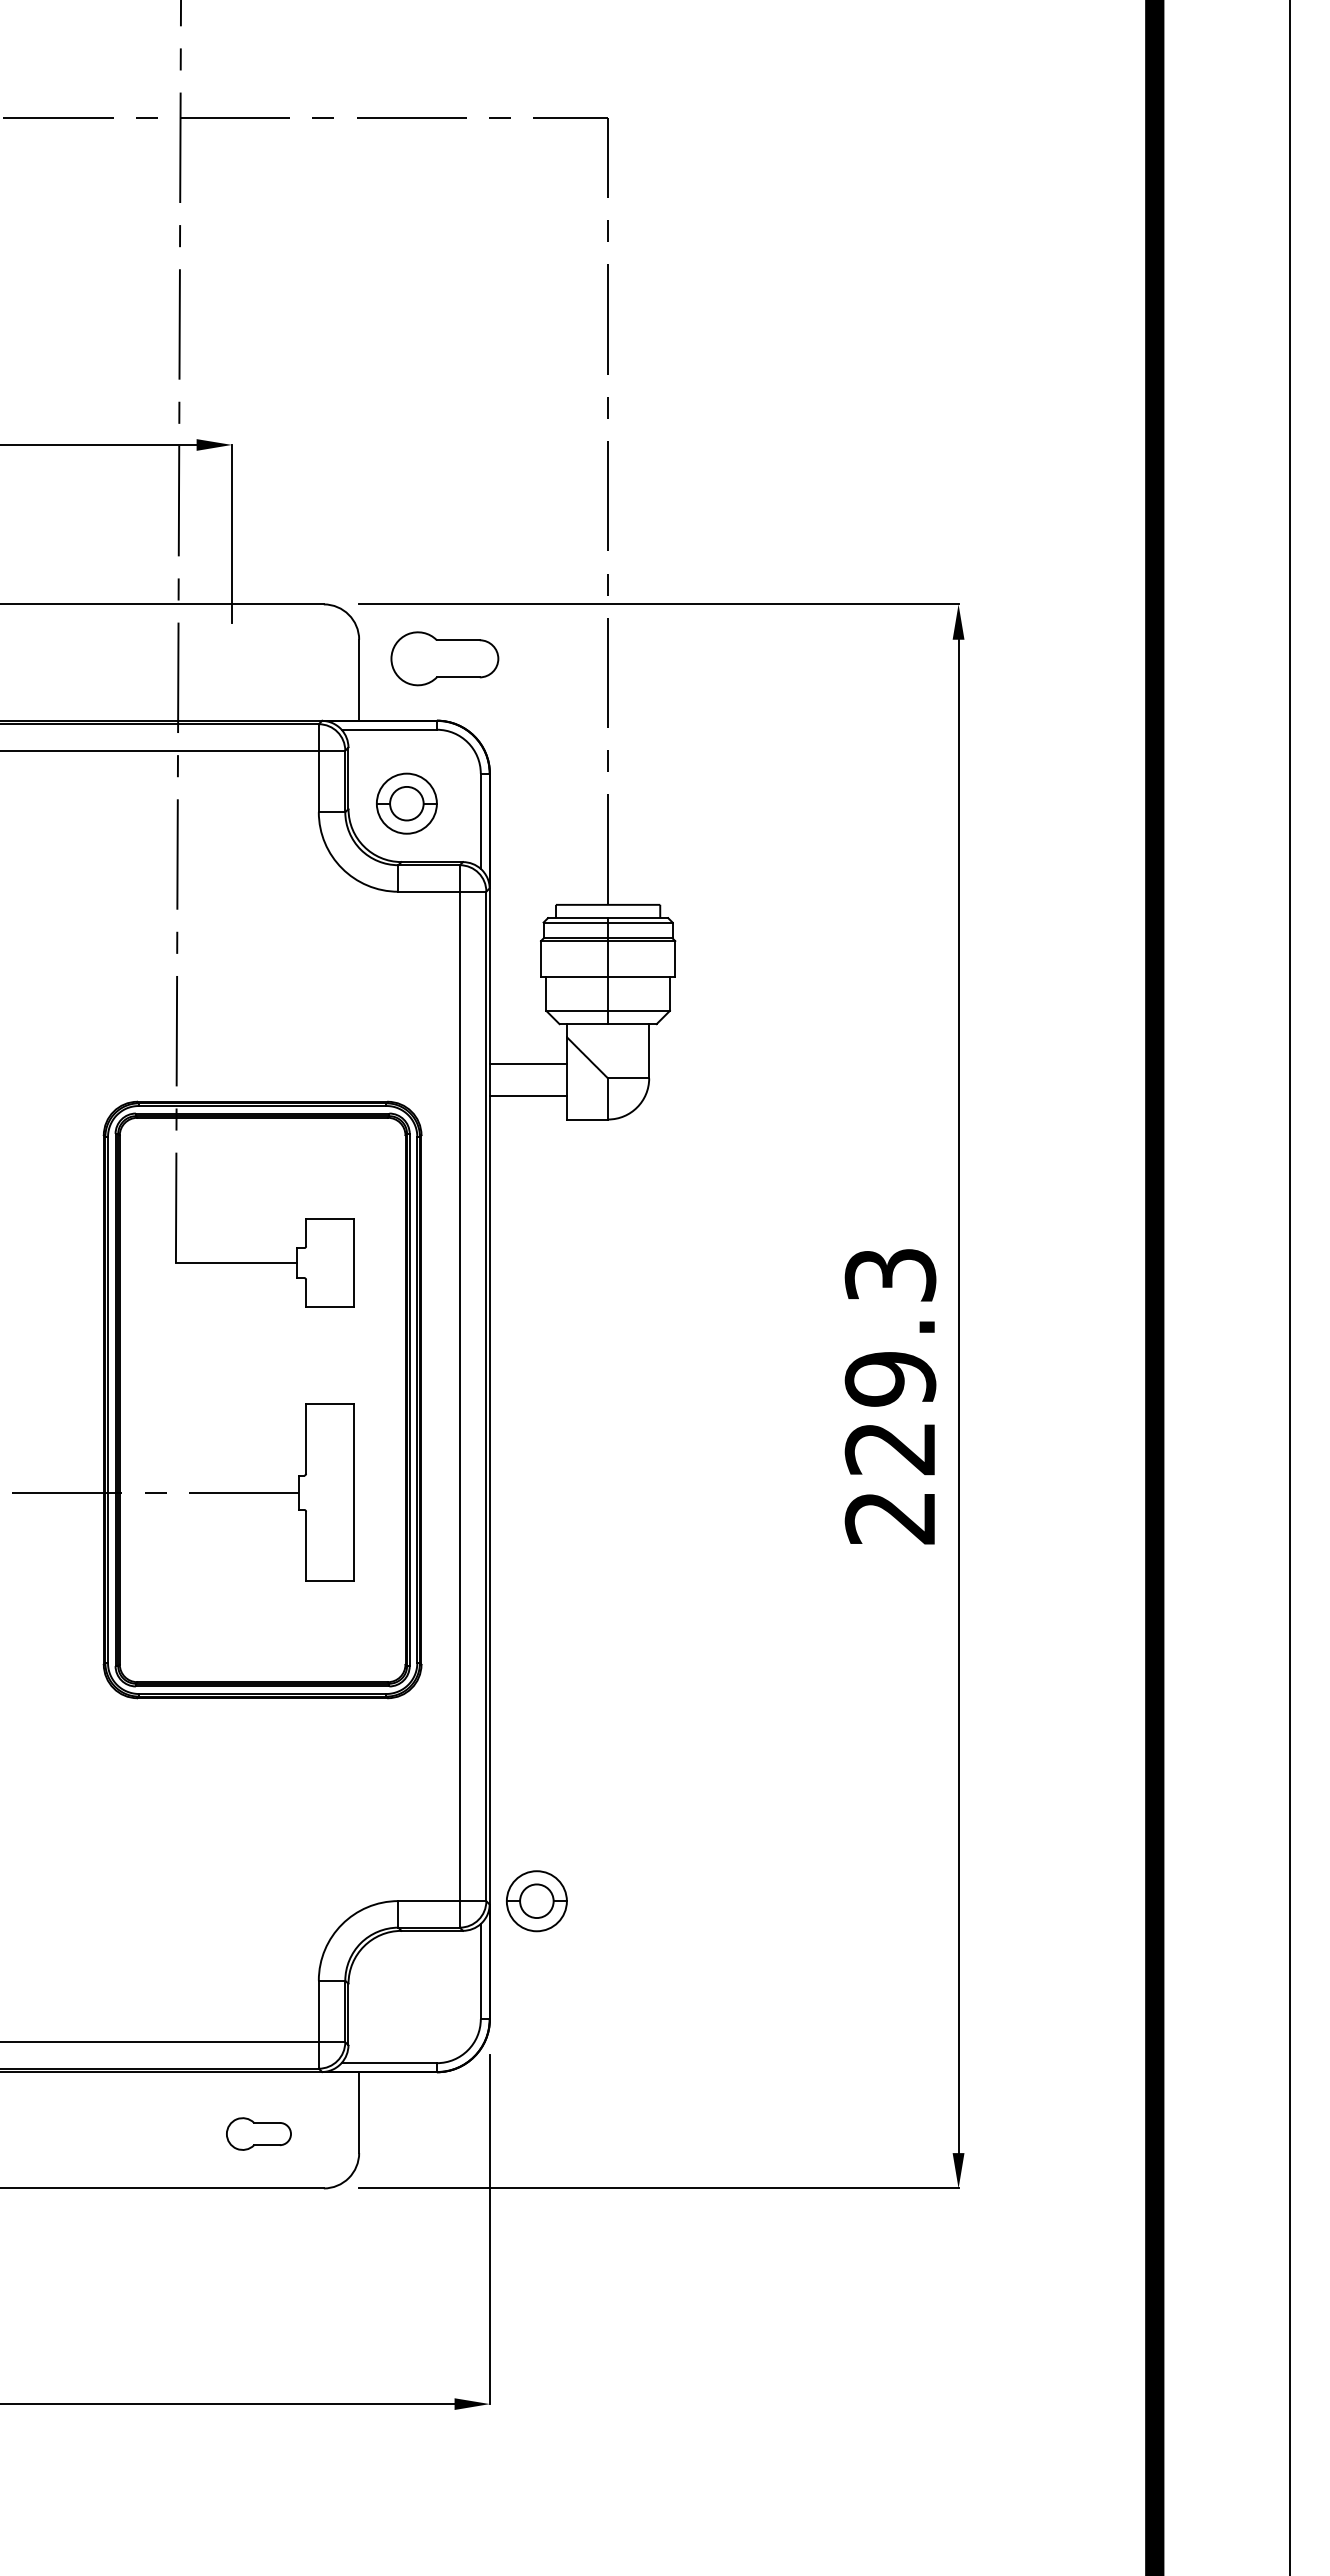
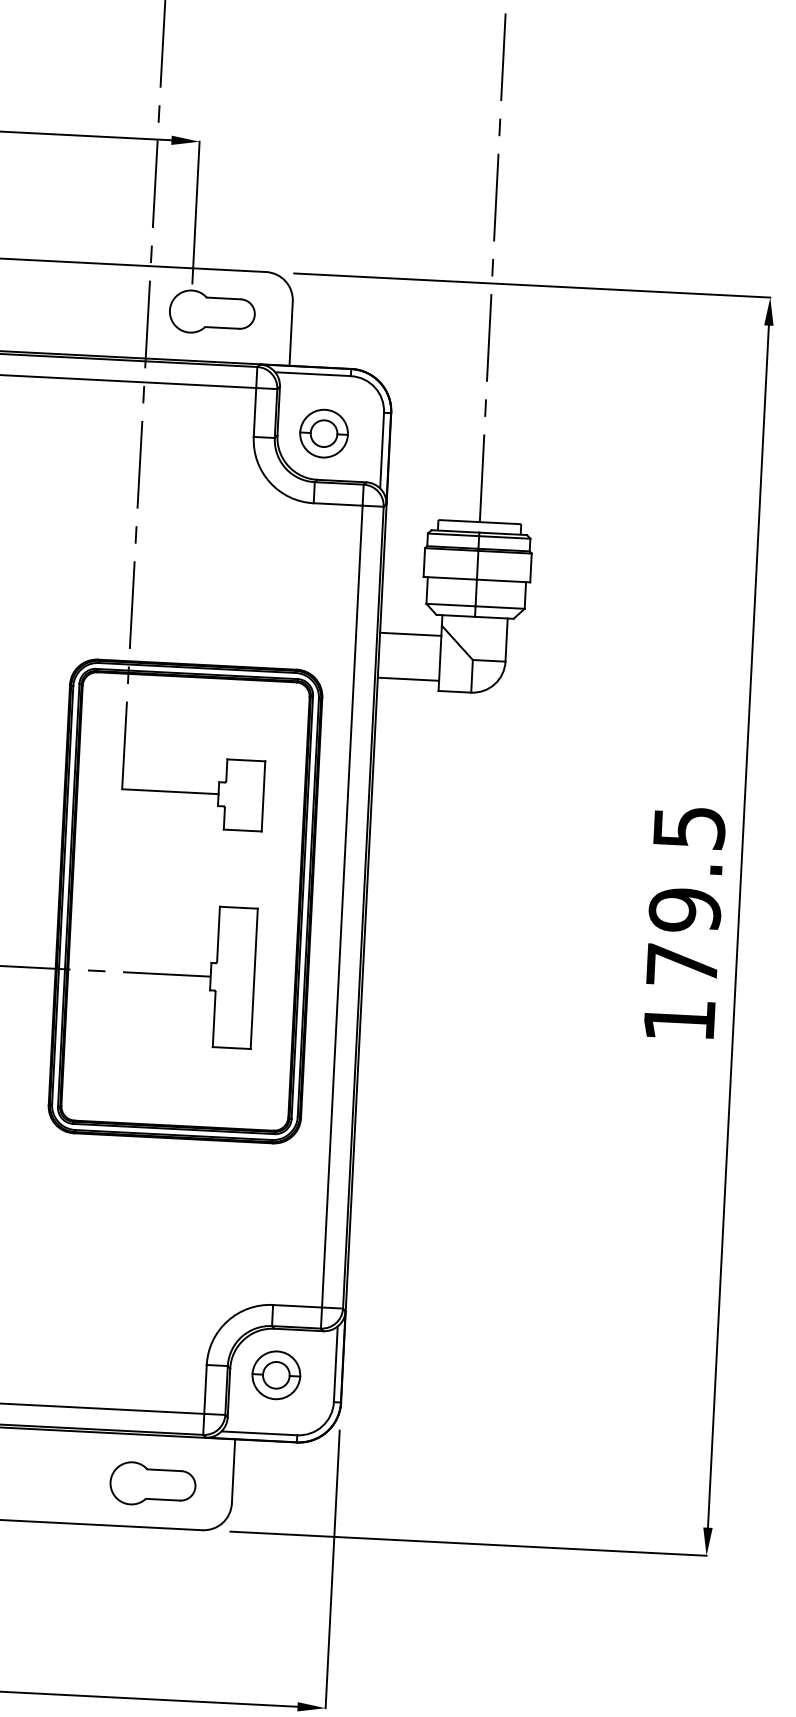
part: (444, 658) -> (212, 312), moved
line: (528, 1063) -> (408, 679), moved
line: (528, 1096) -> (410, 634), moved
text: (890, 1396) -> (684, 923), 229.3 -> 179.5
part: (536, 1901) -> (276, 1375), moved
part: (258, 2133) -> (152, 1483), size x1.67

